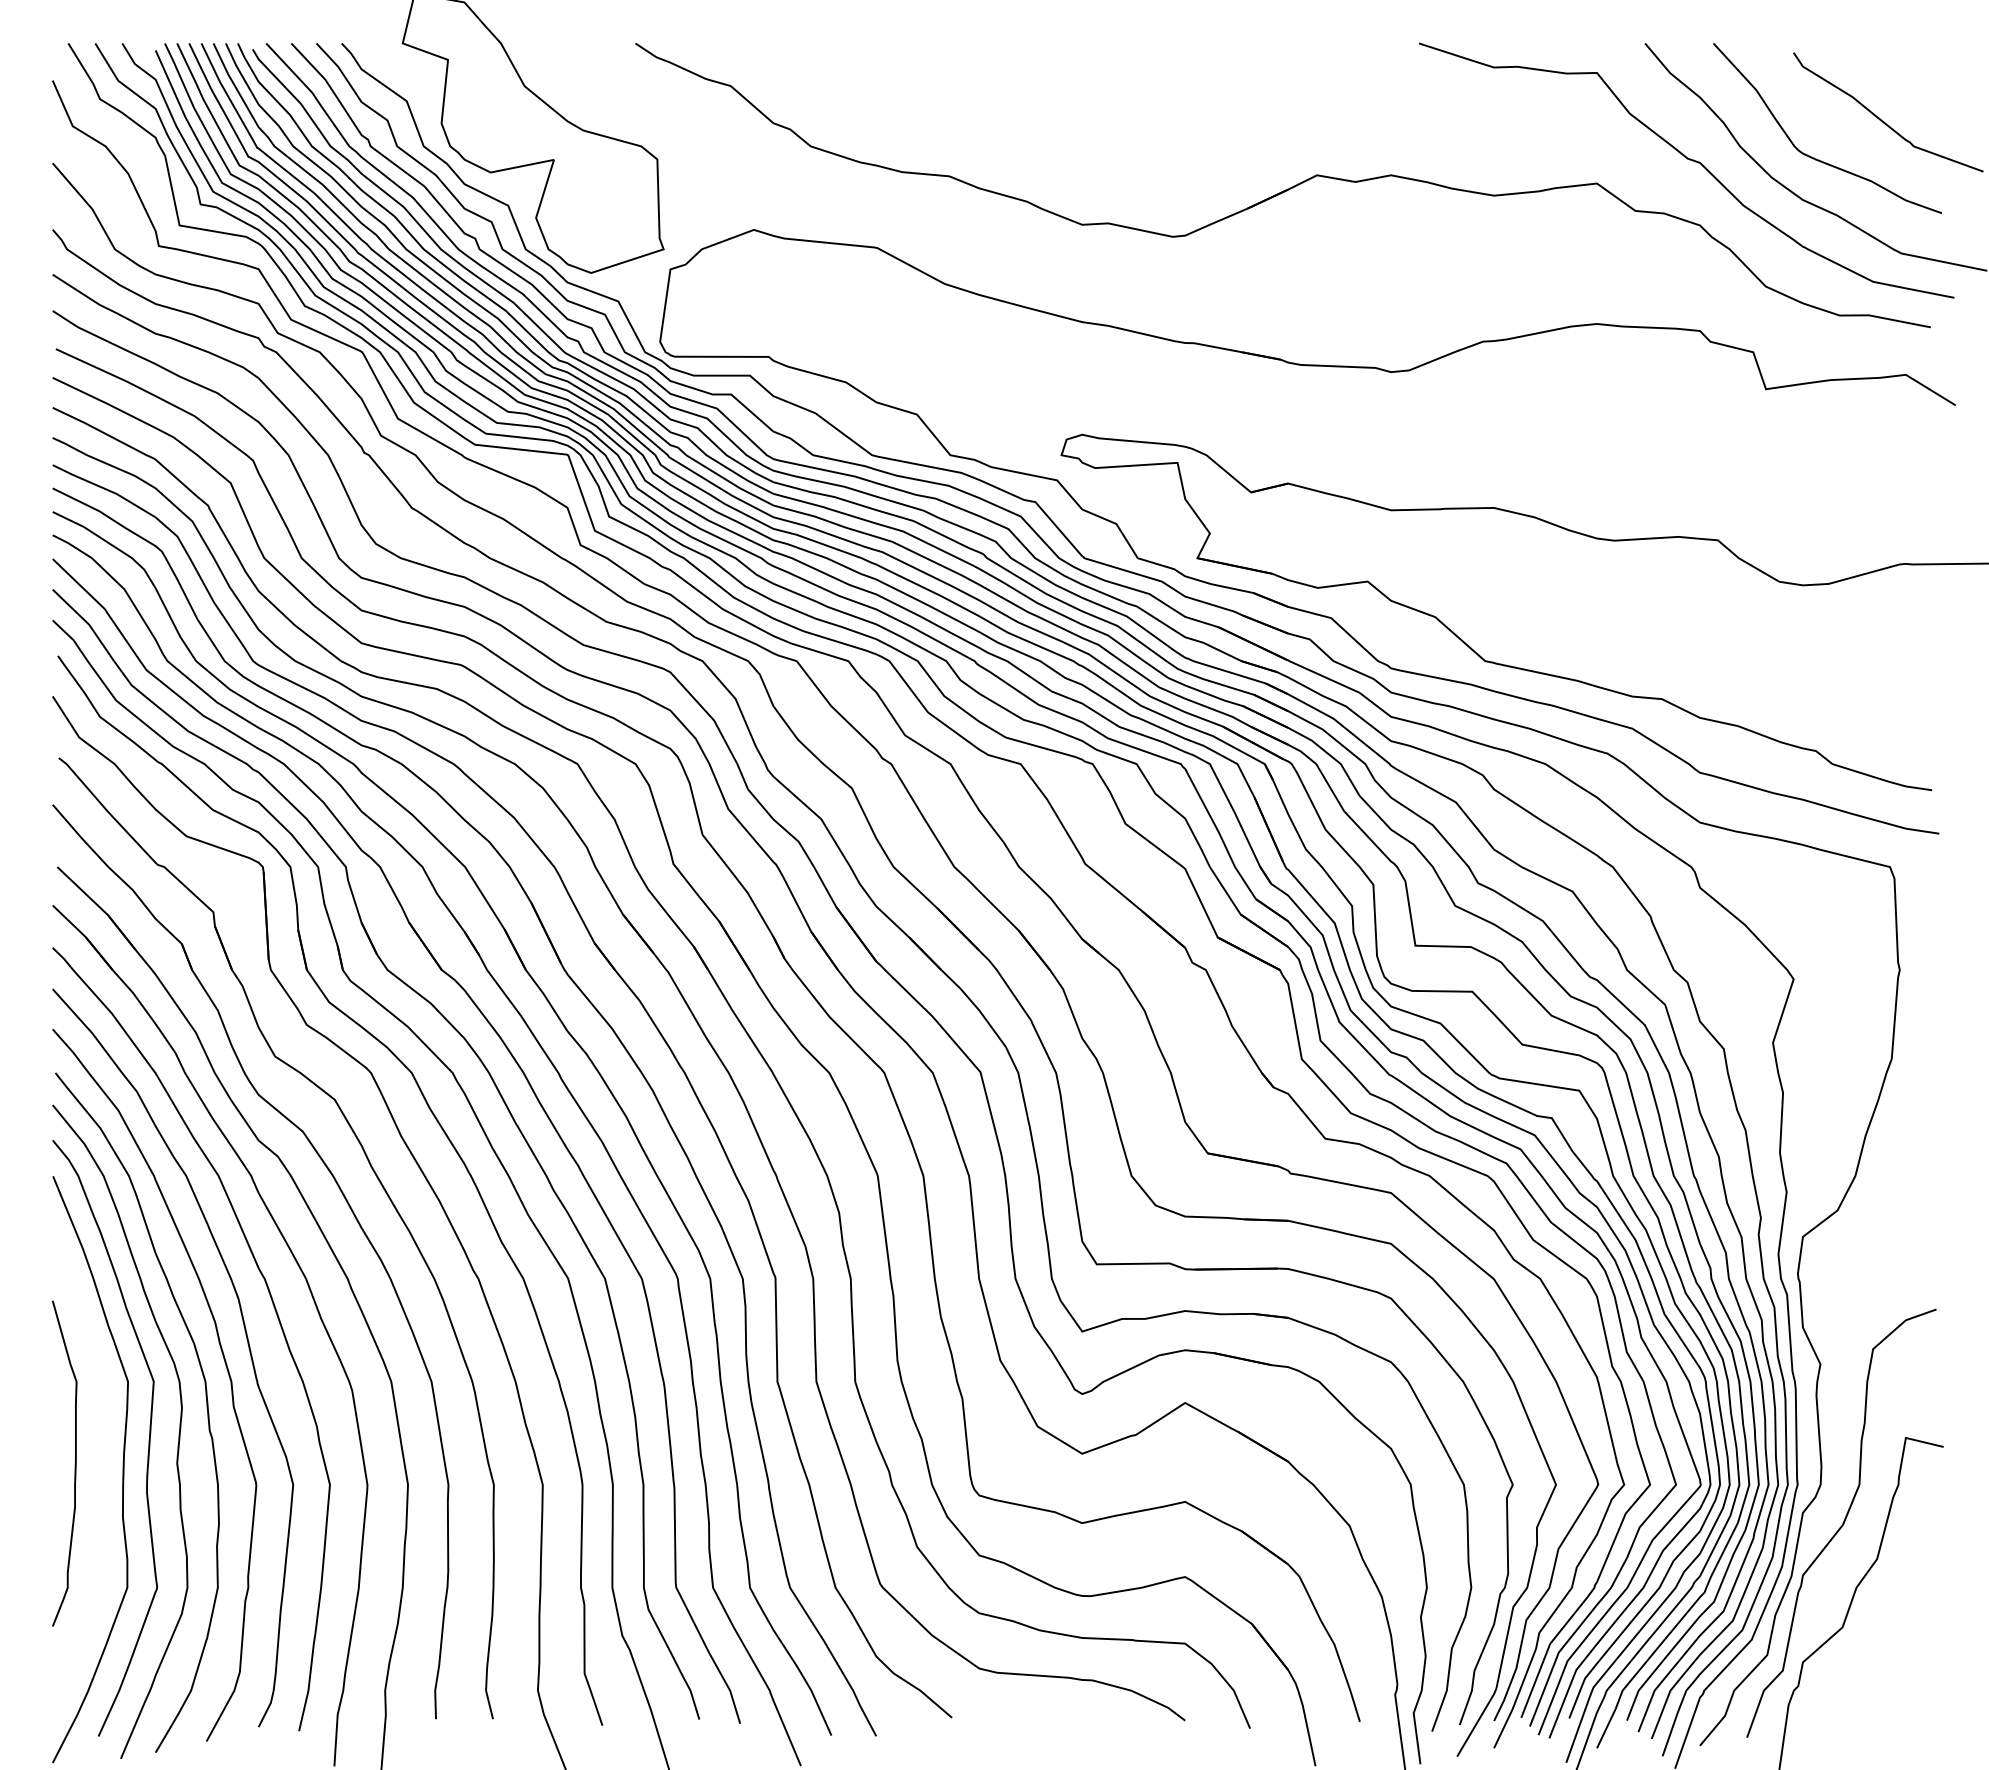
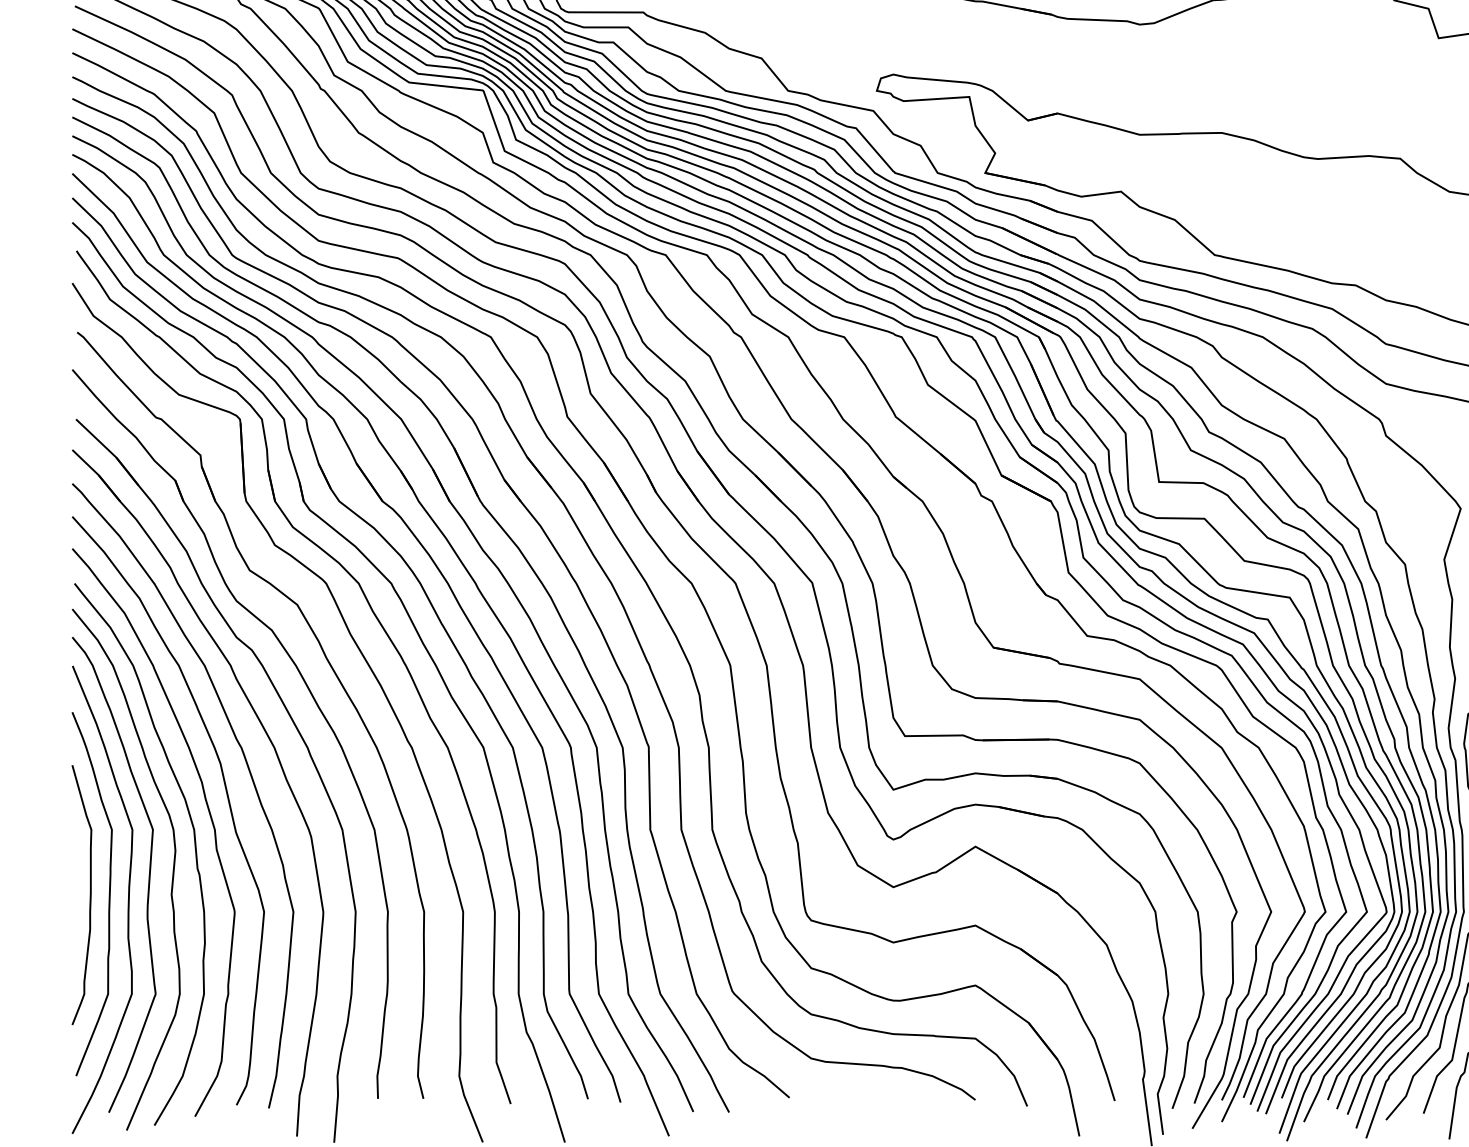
curve: (98, 1462) -> (108, 894), added

